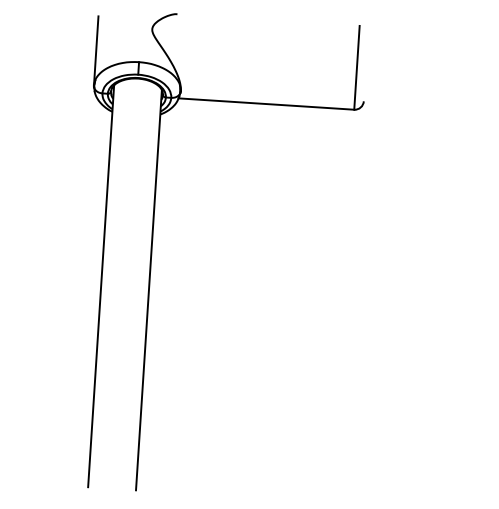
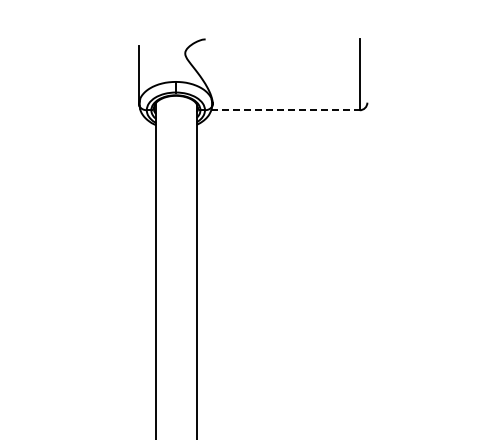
line: (266, 104) -> (285, 110), solid -> dashed

